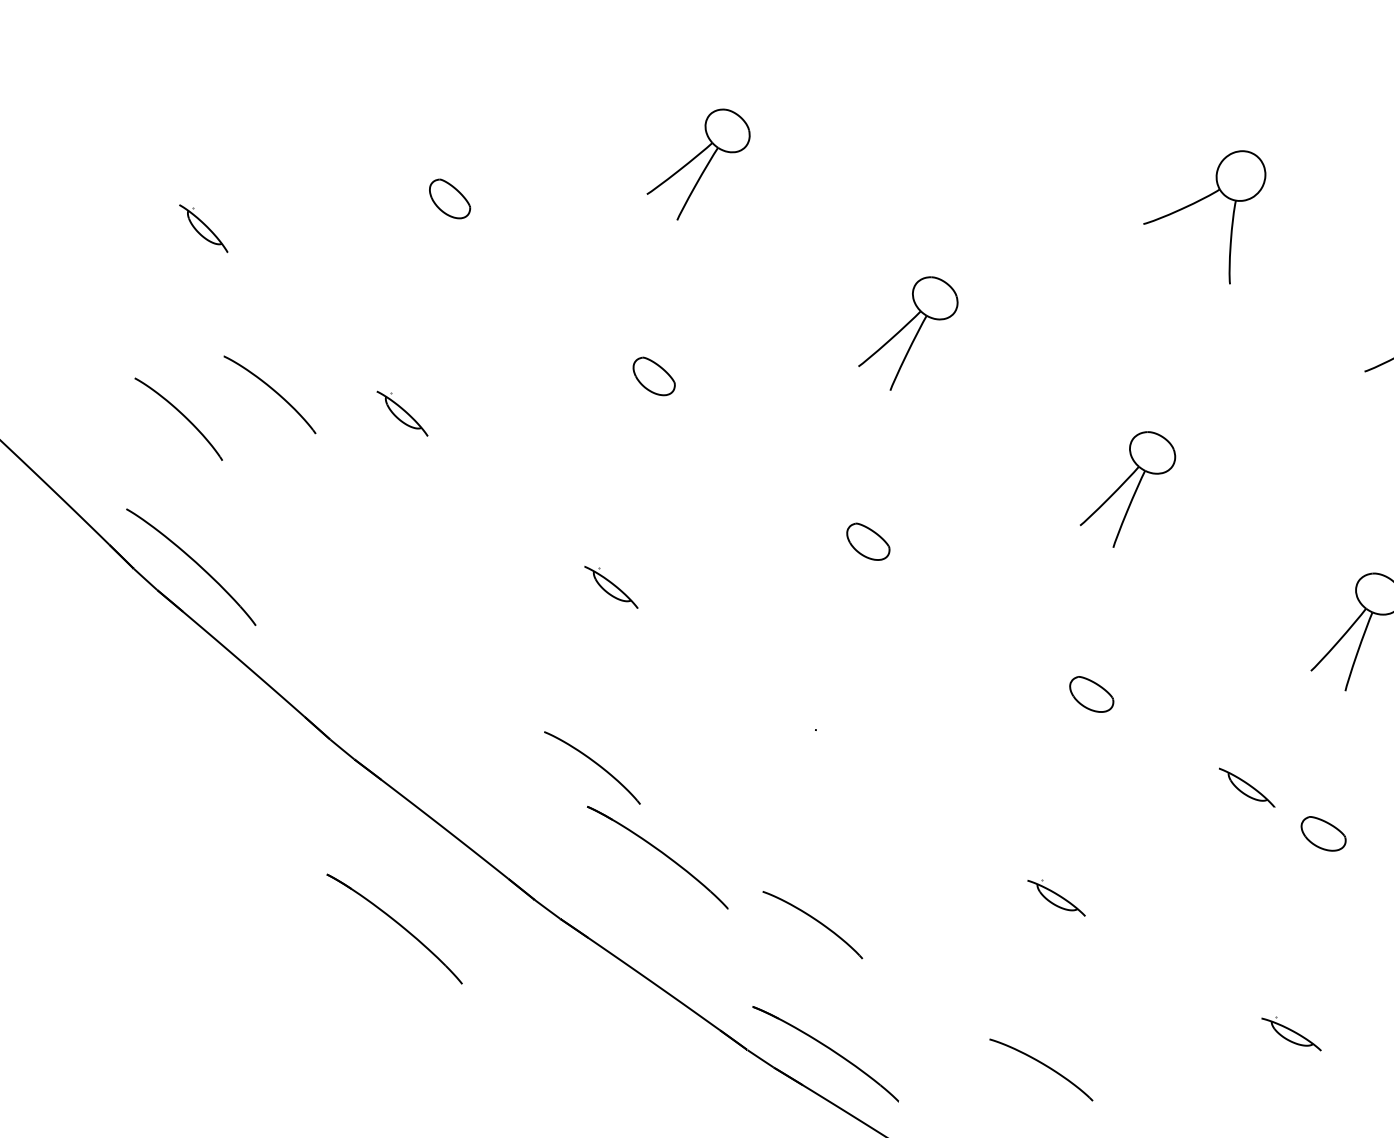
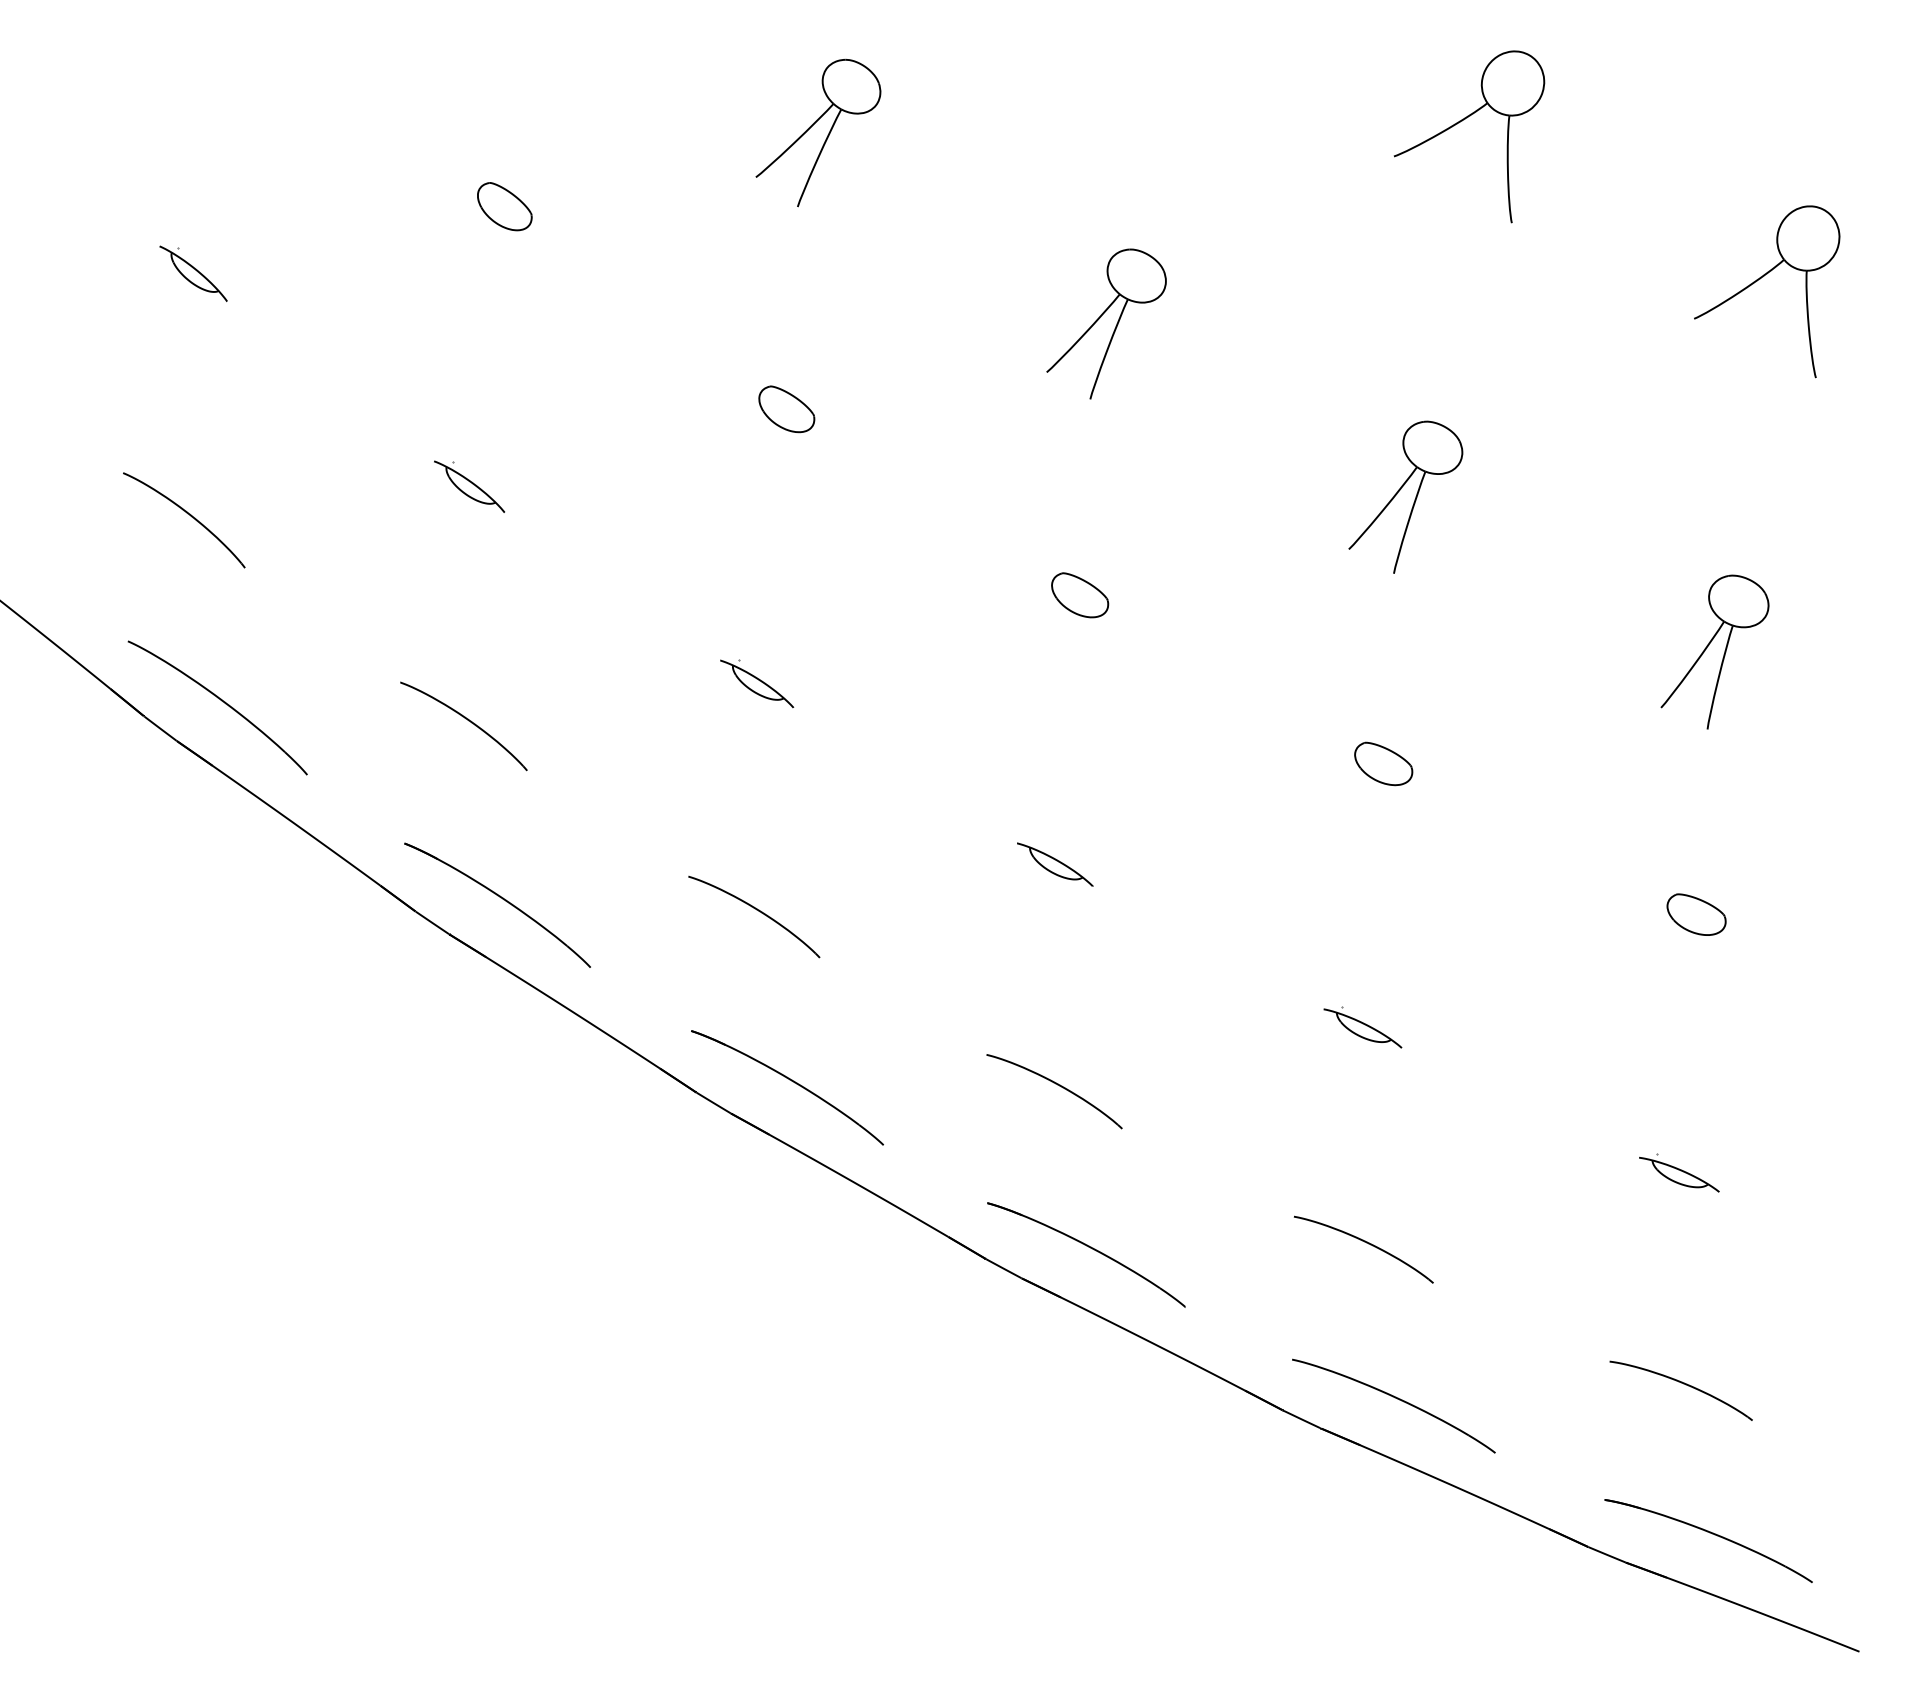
part: (273, 391) -> (468, 721), moved
part: (1247, 787) -> (1055, 864), moved
part: (661, 853) -> (791, 1081), moved
part: (398, 924) -> (502, 899), moved

